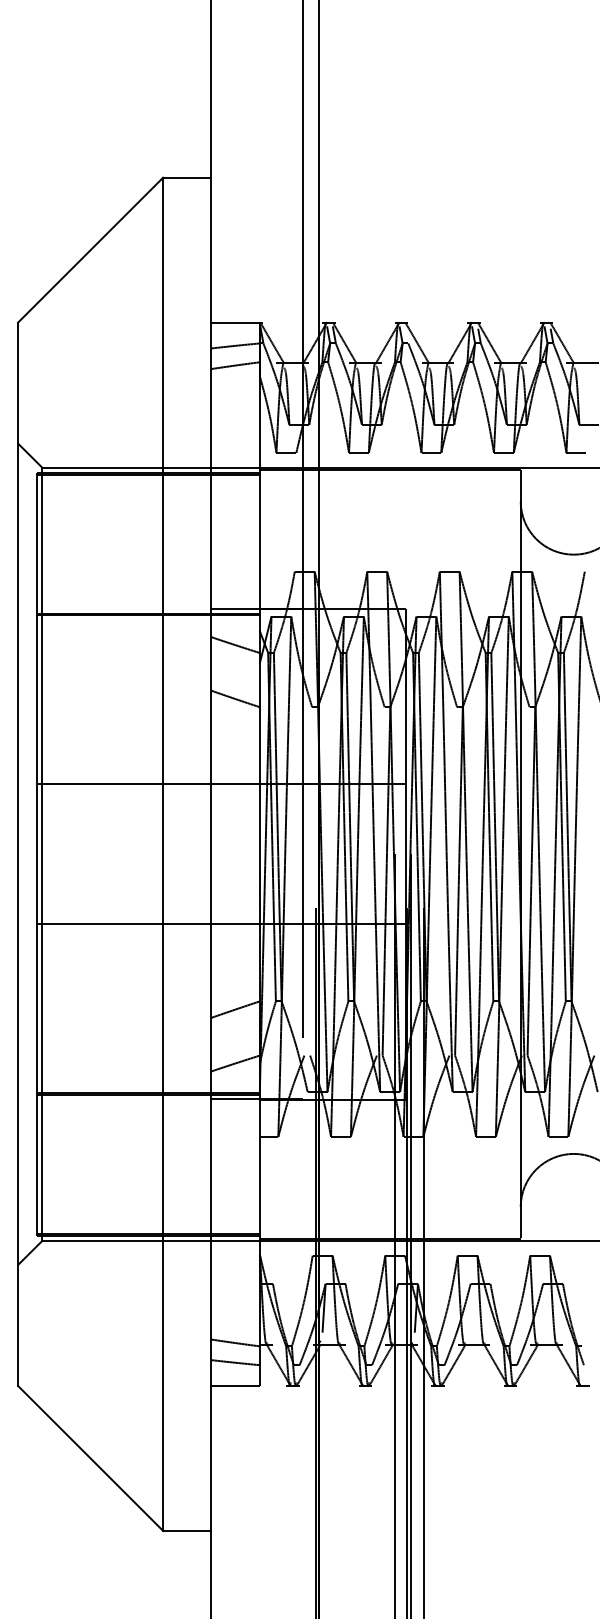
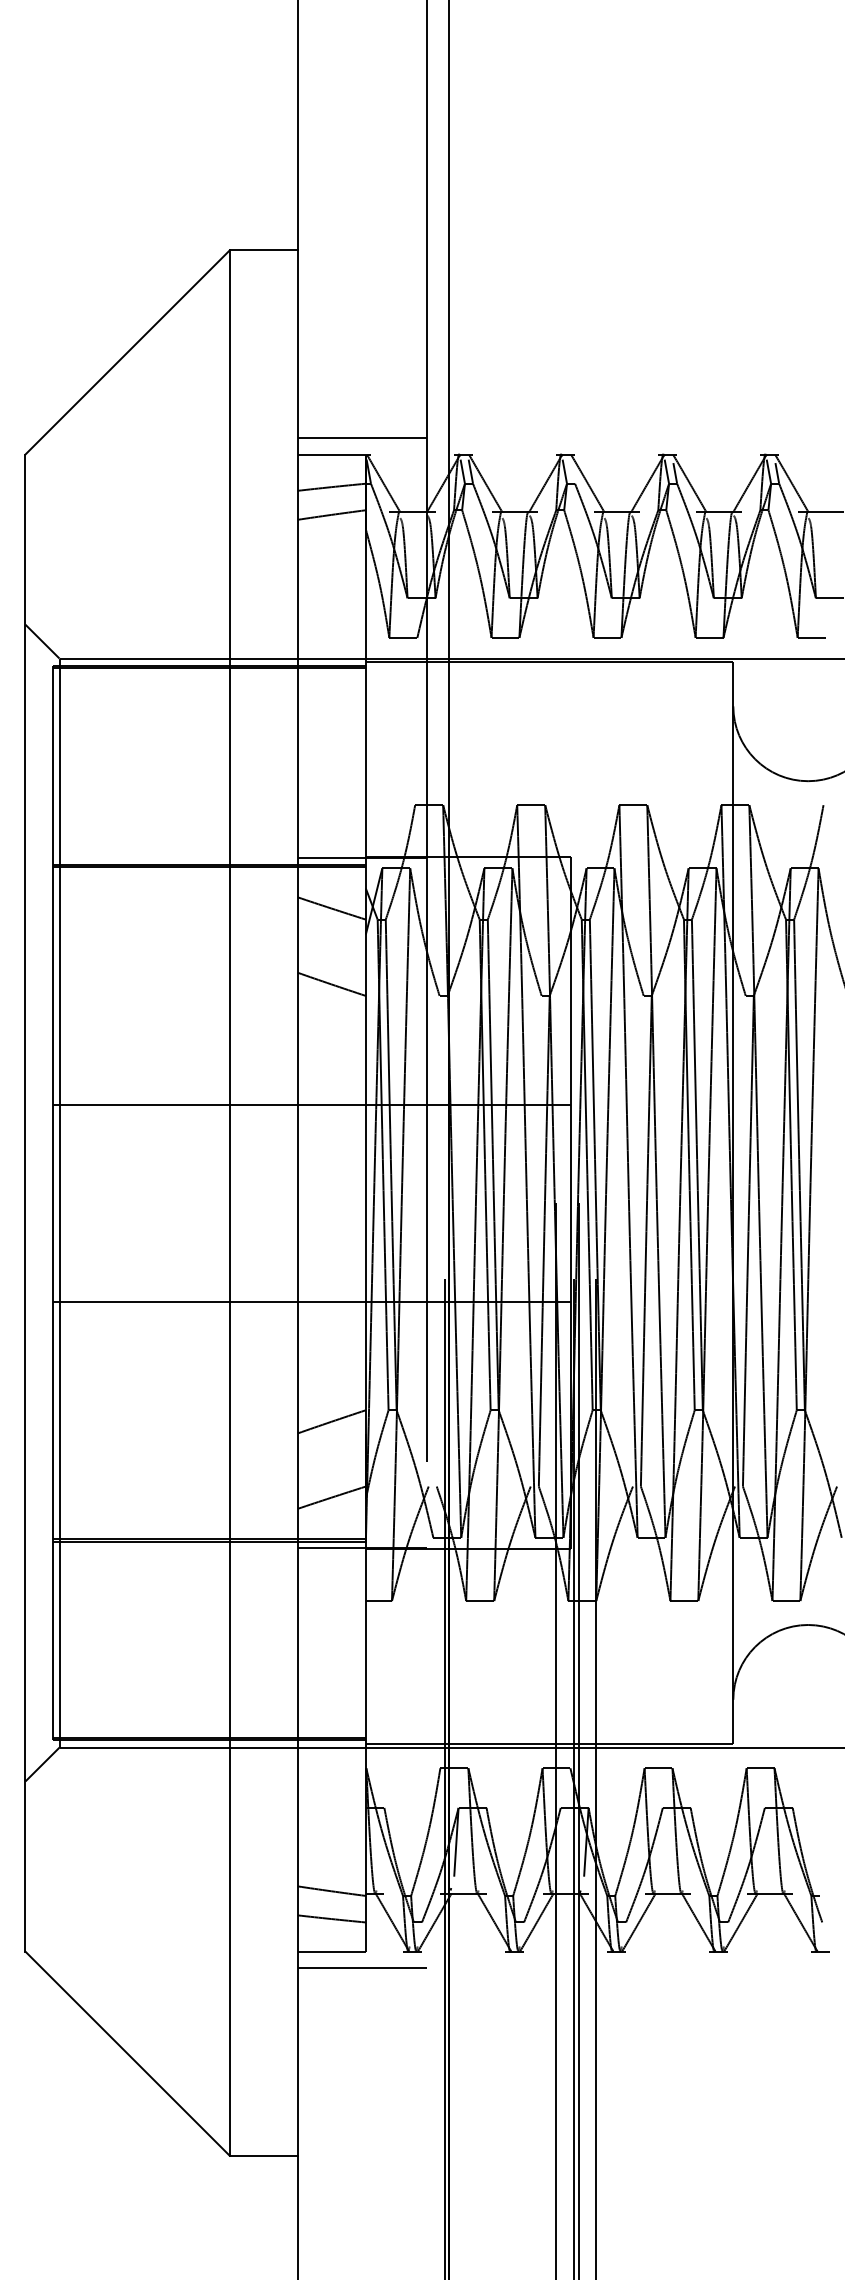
line: (257, 311) -> (362, 438), added
line: (257, 1397) -> (362, 1967), added

